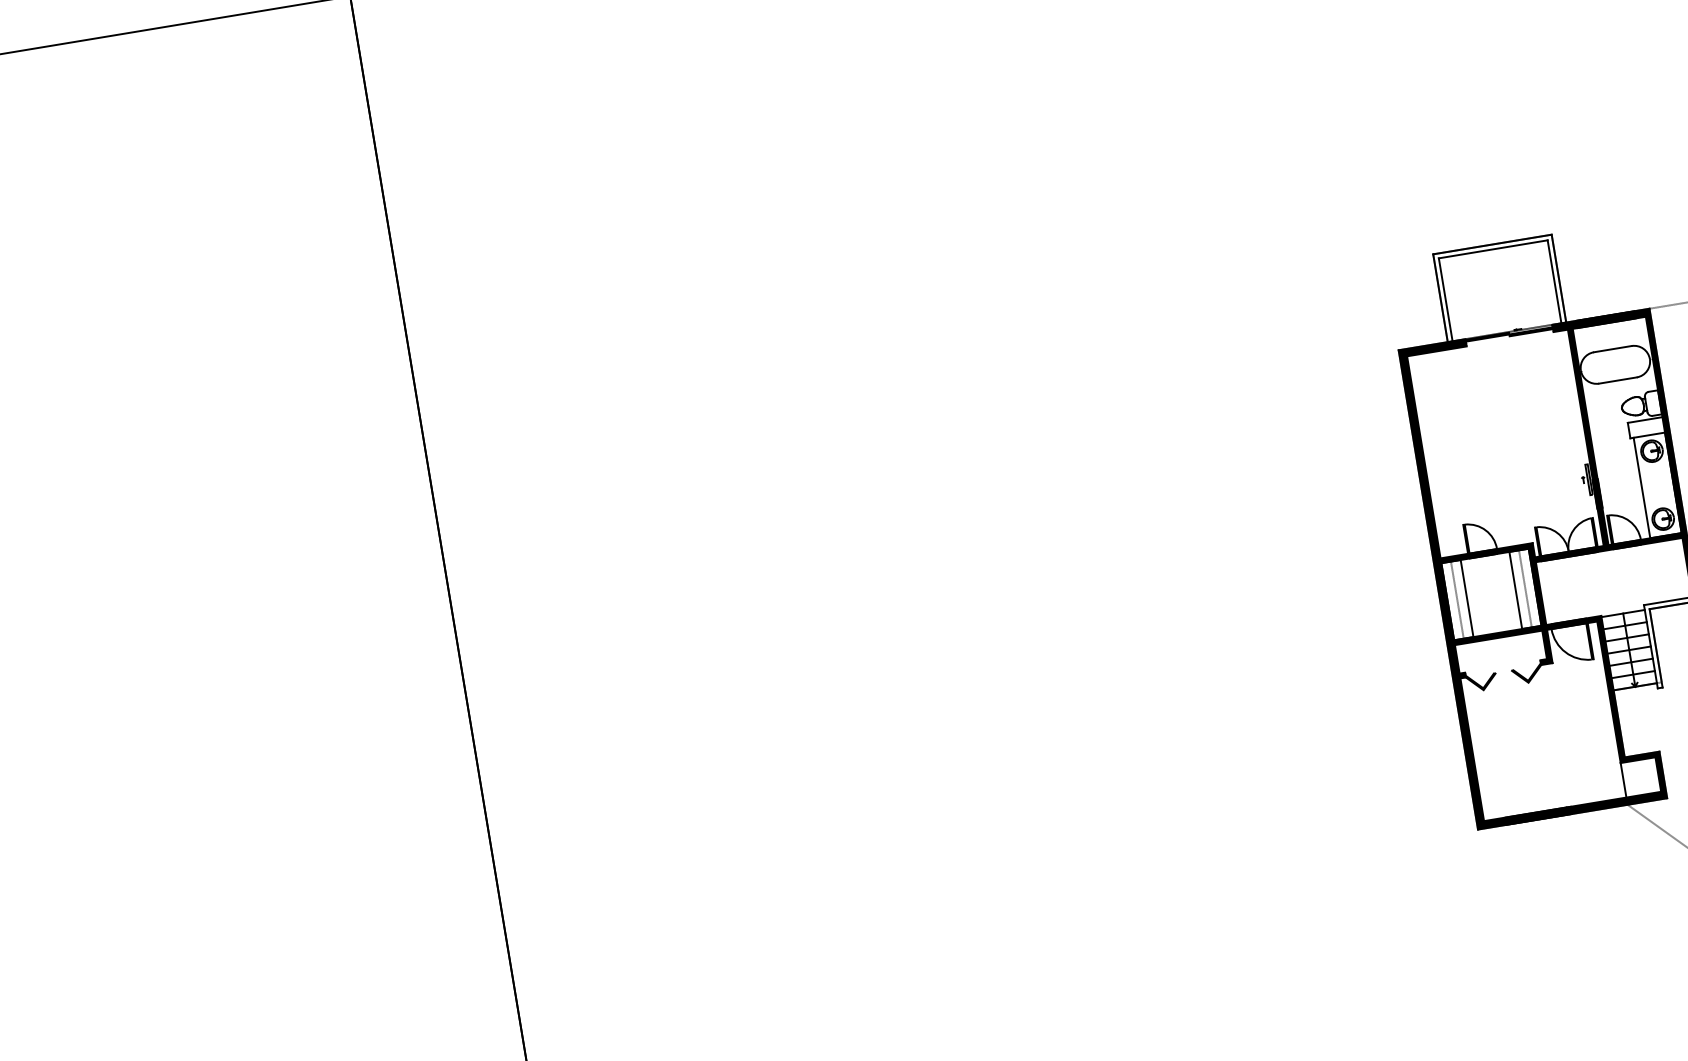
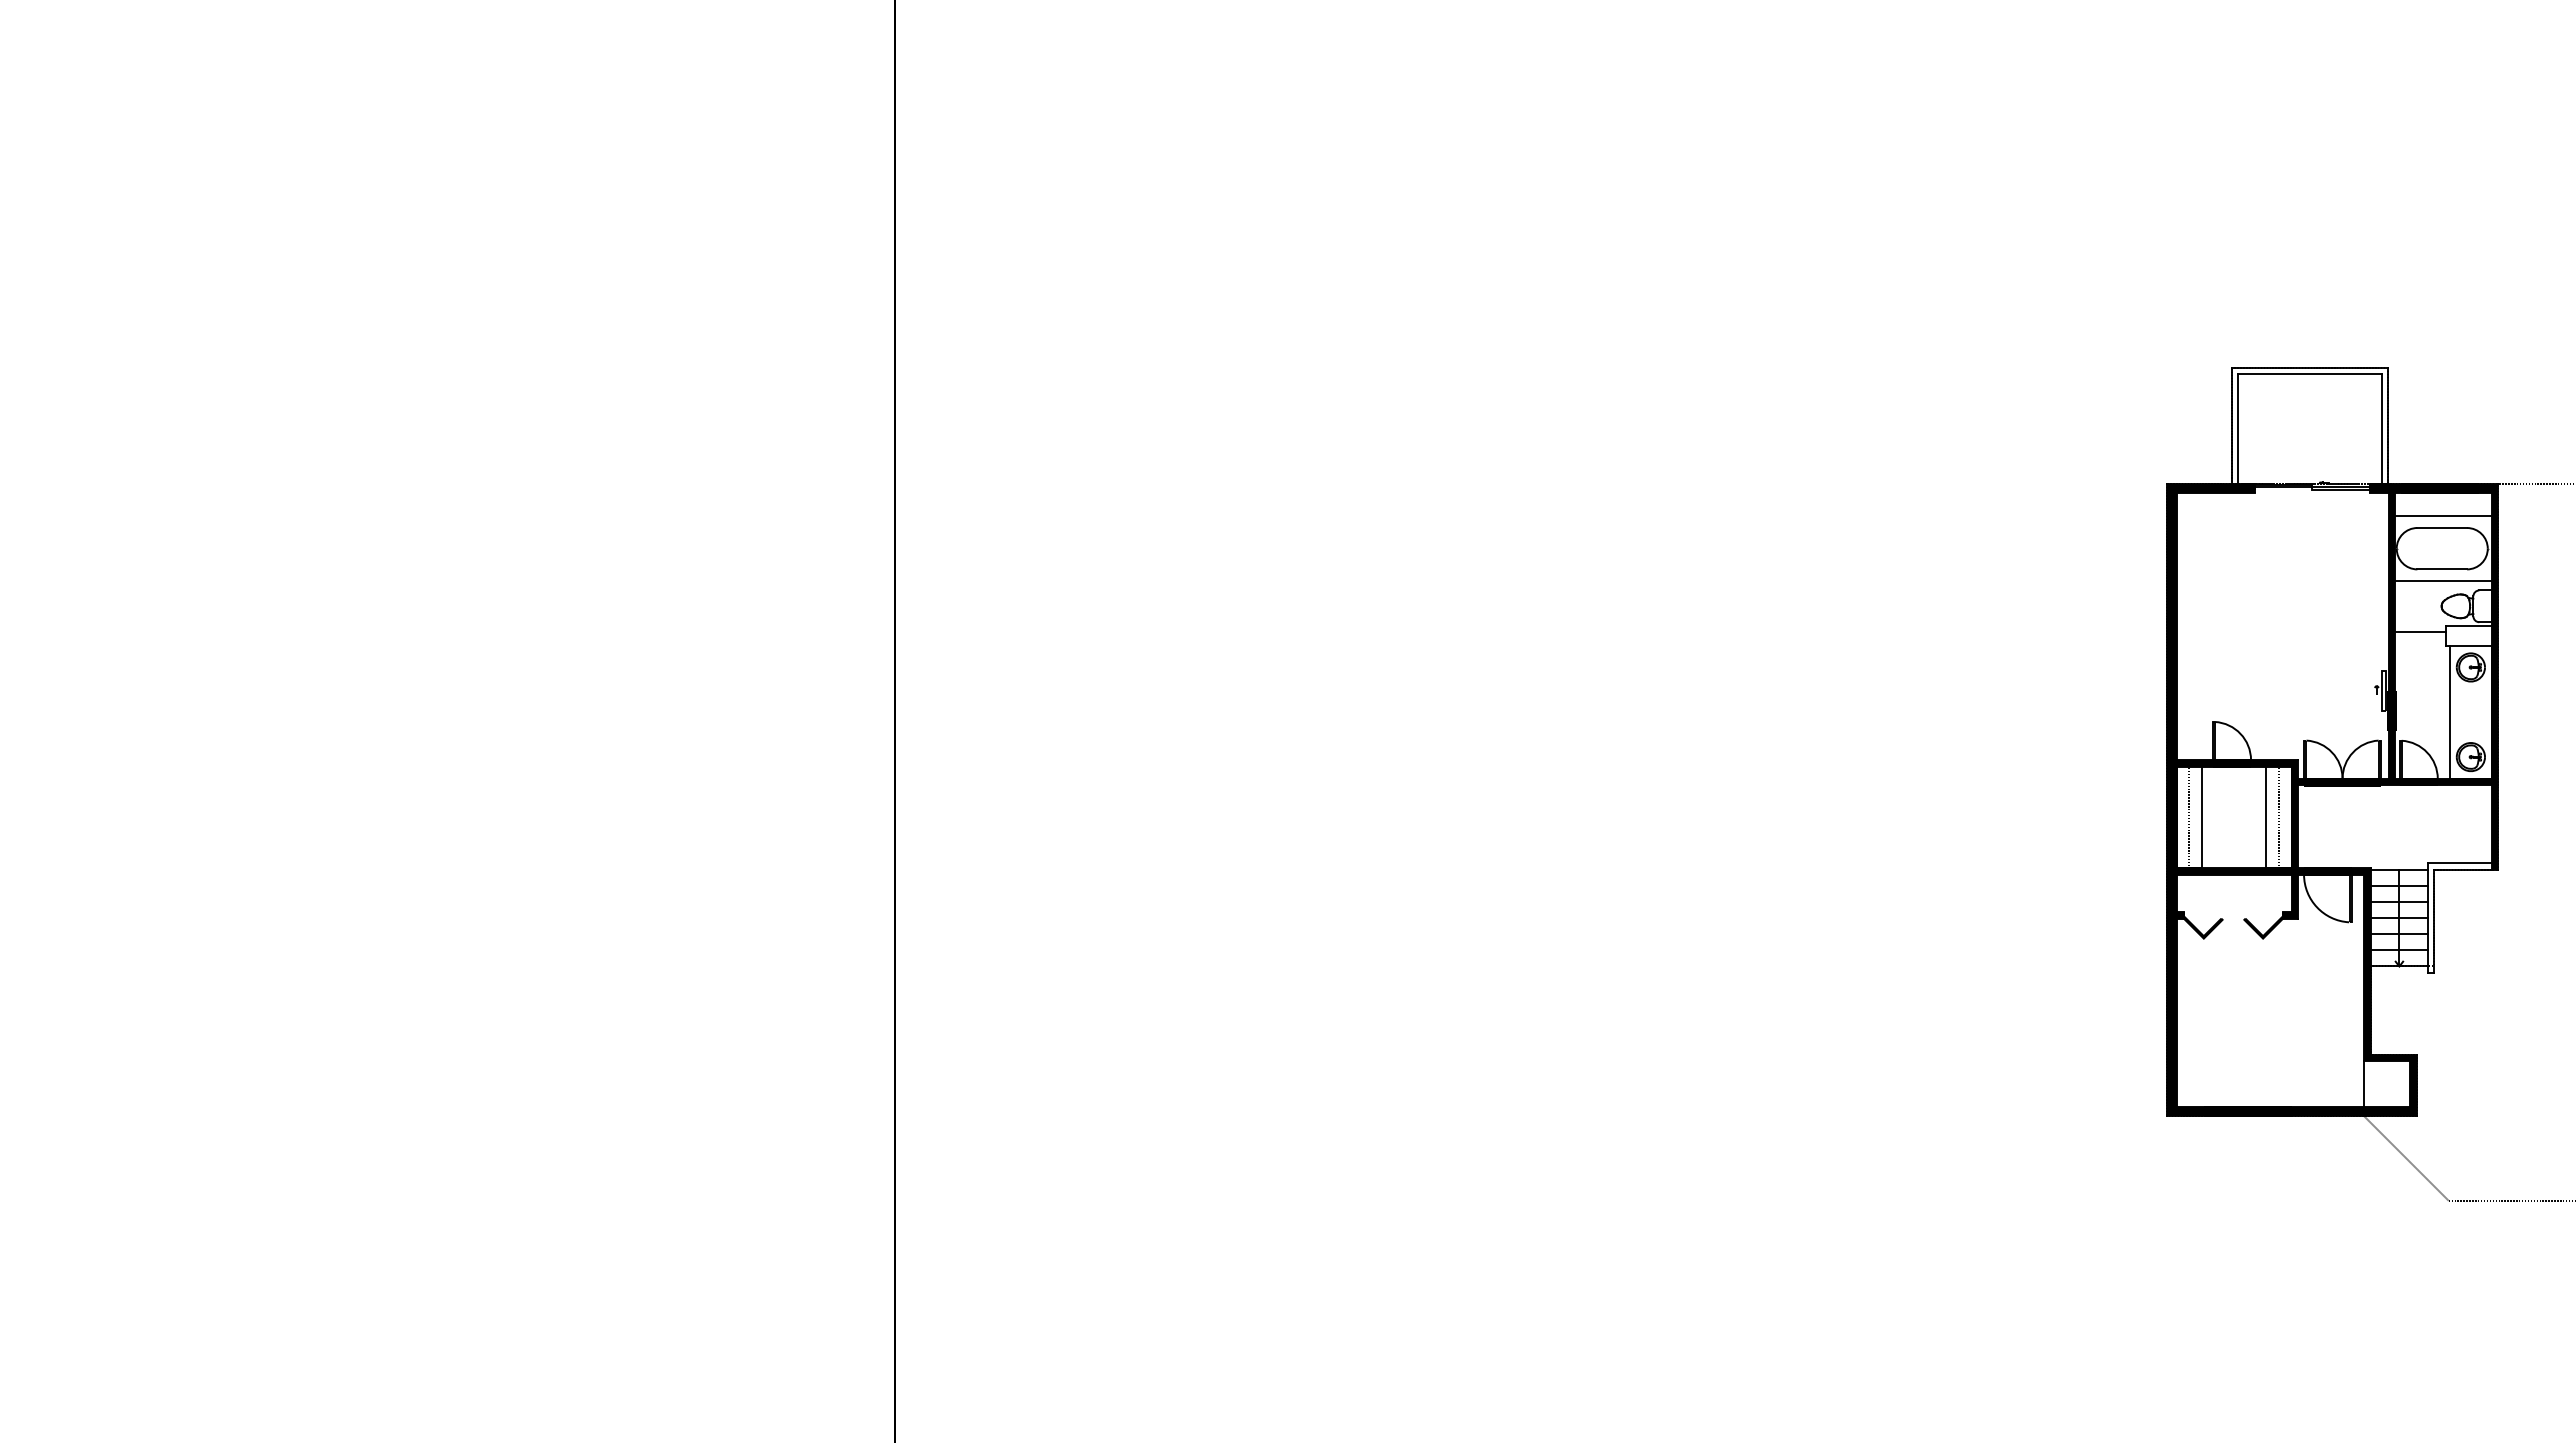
line: (1612, 340) -> (2443, 516), added
line: (1620, 389) -> (2443, 581), added
line: (1609, 431) -> (2420, 632), added

